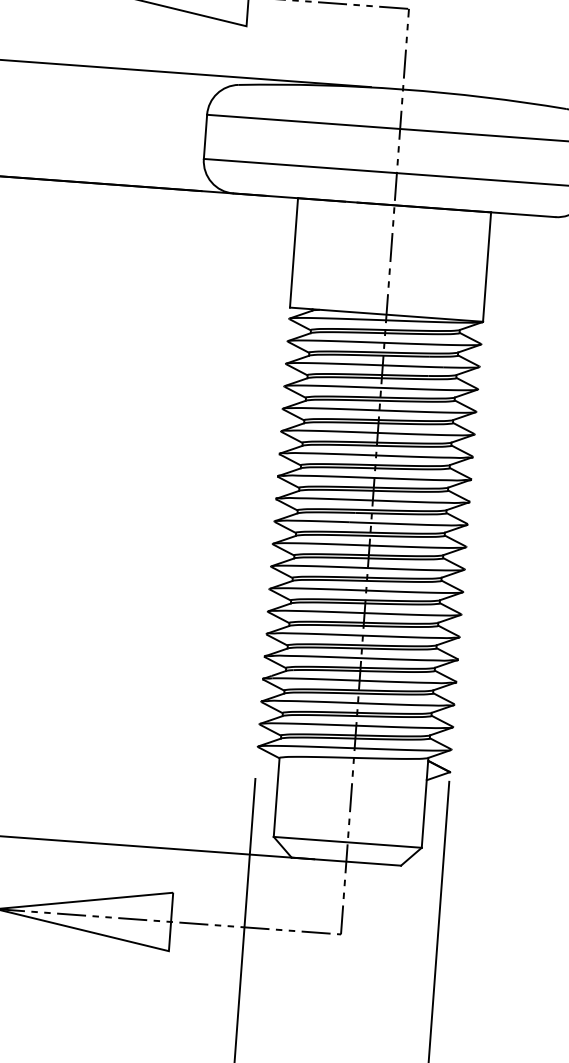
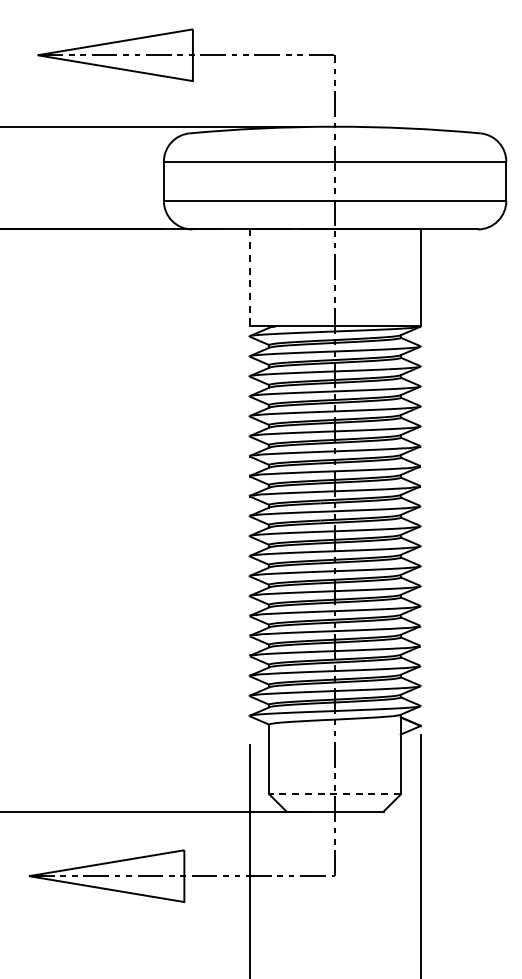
line: (294, 252) -> (249, 277), solid -> dashed
line: (348, 842) -> (335, 794), solid -> dashed

